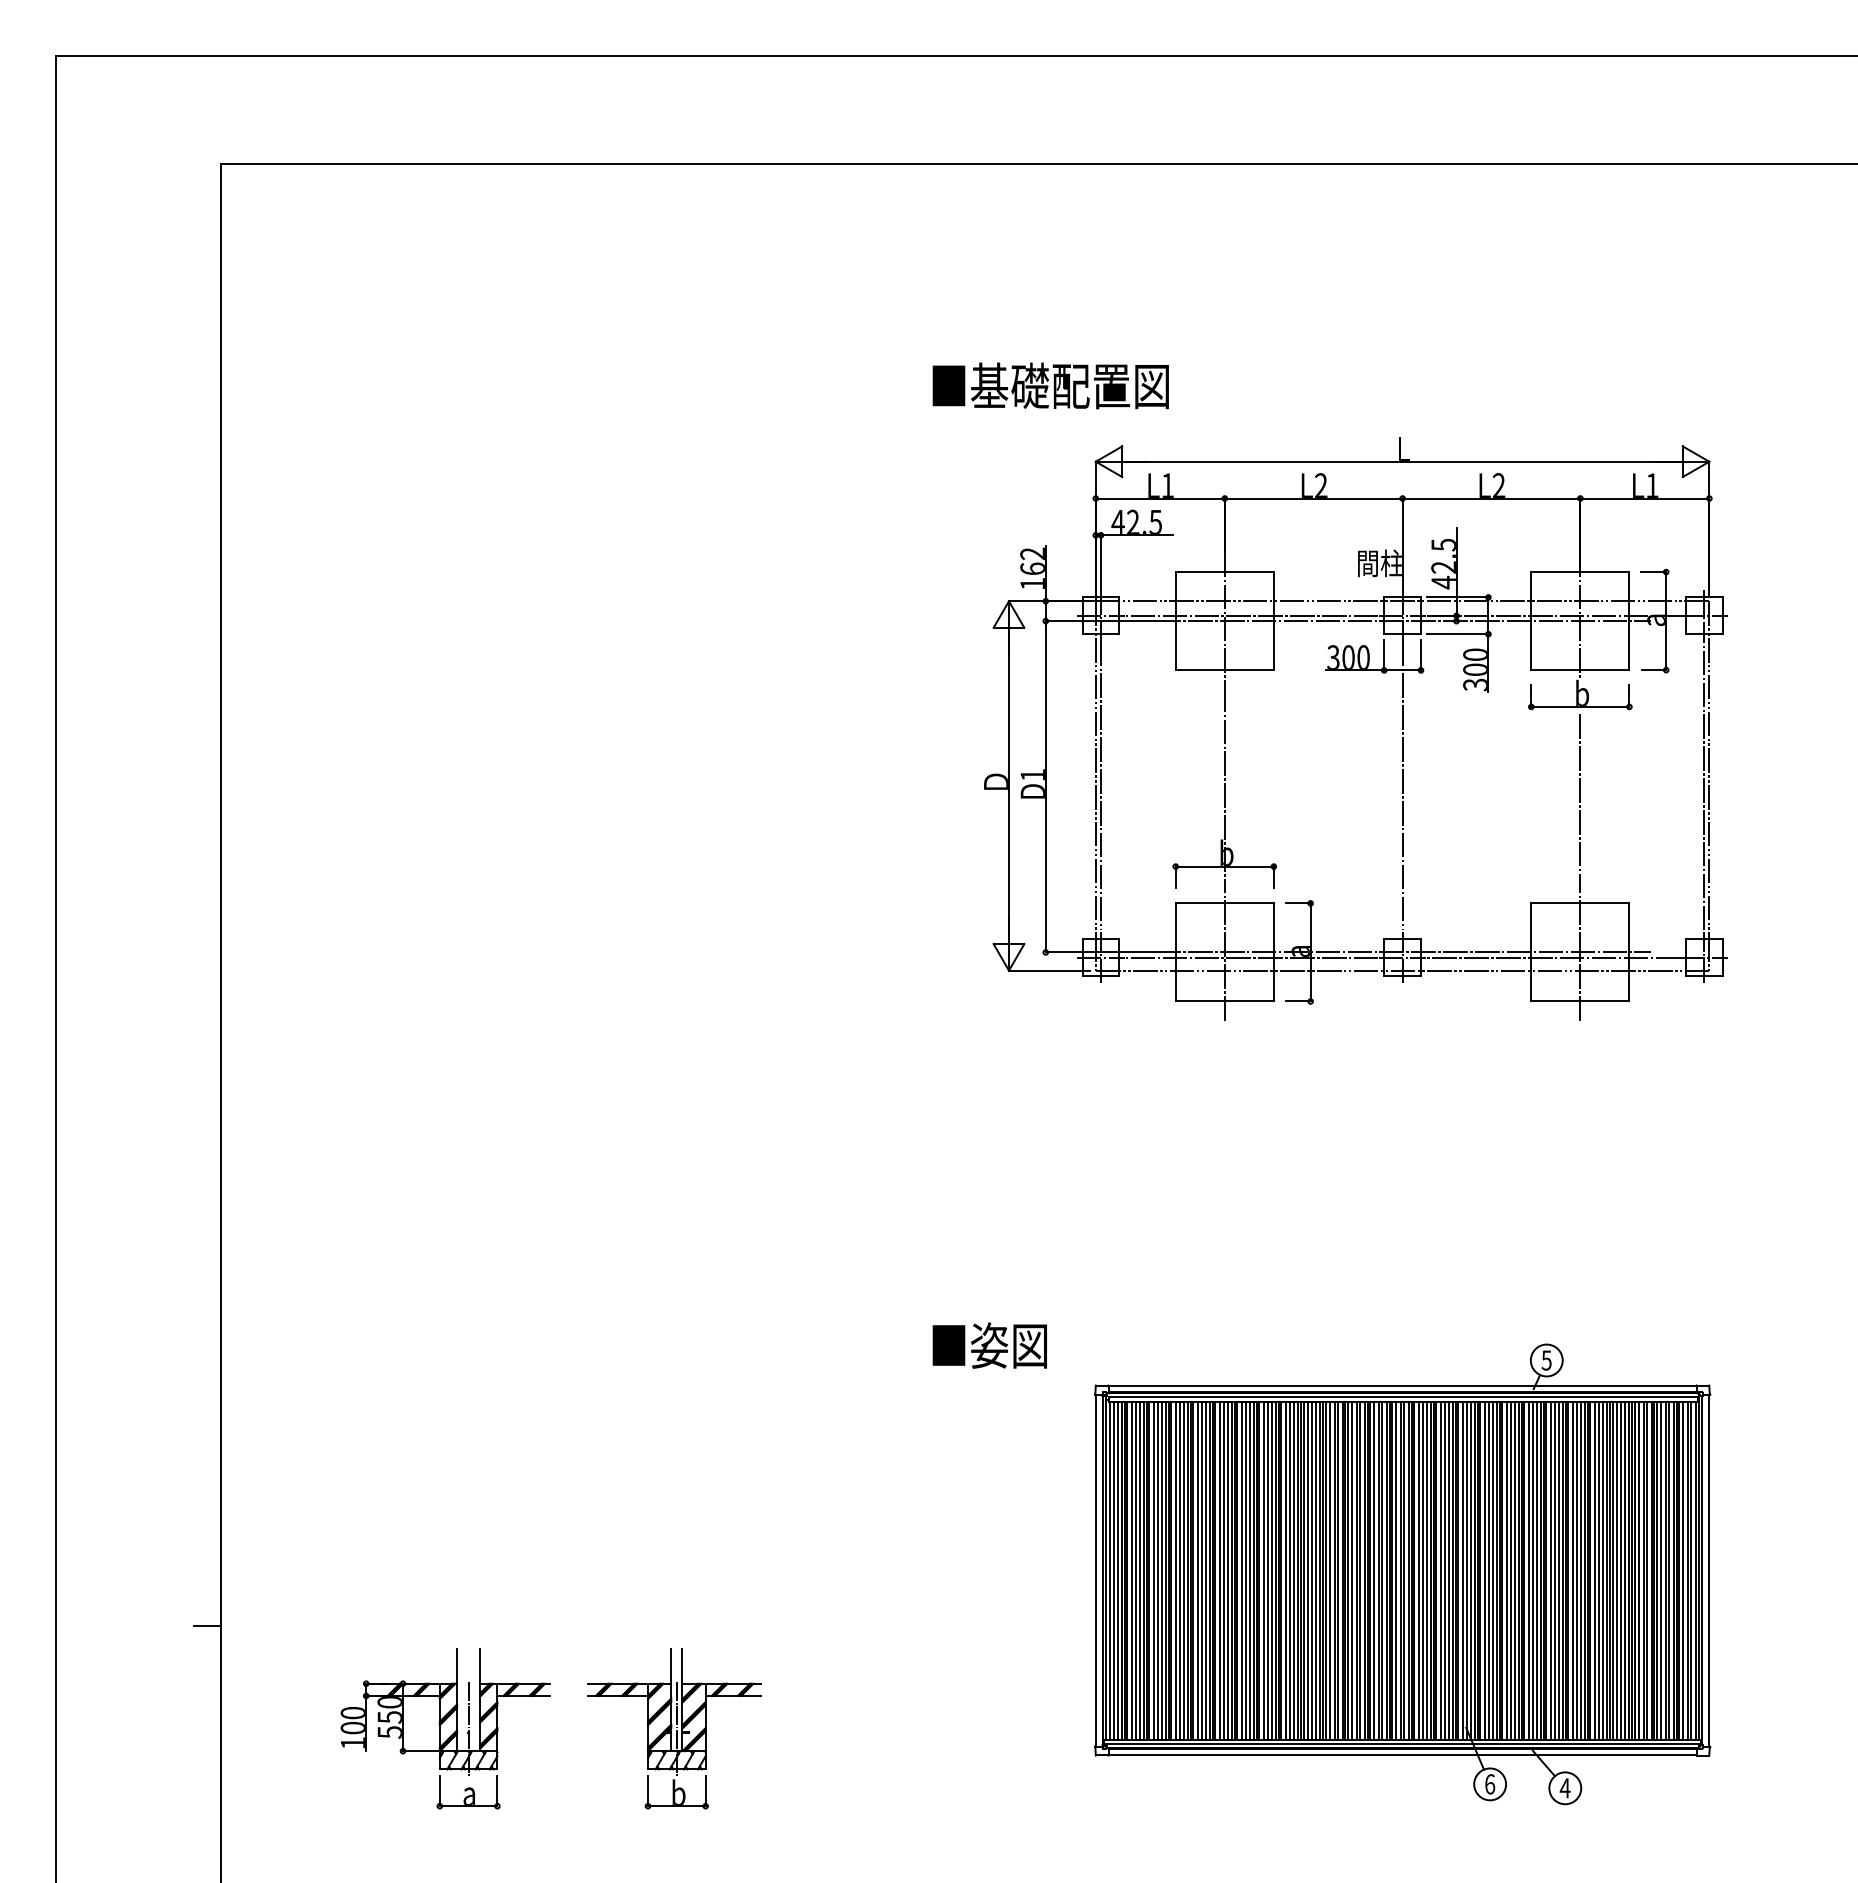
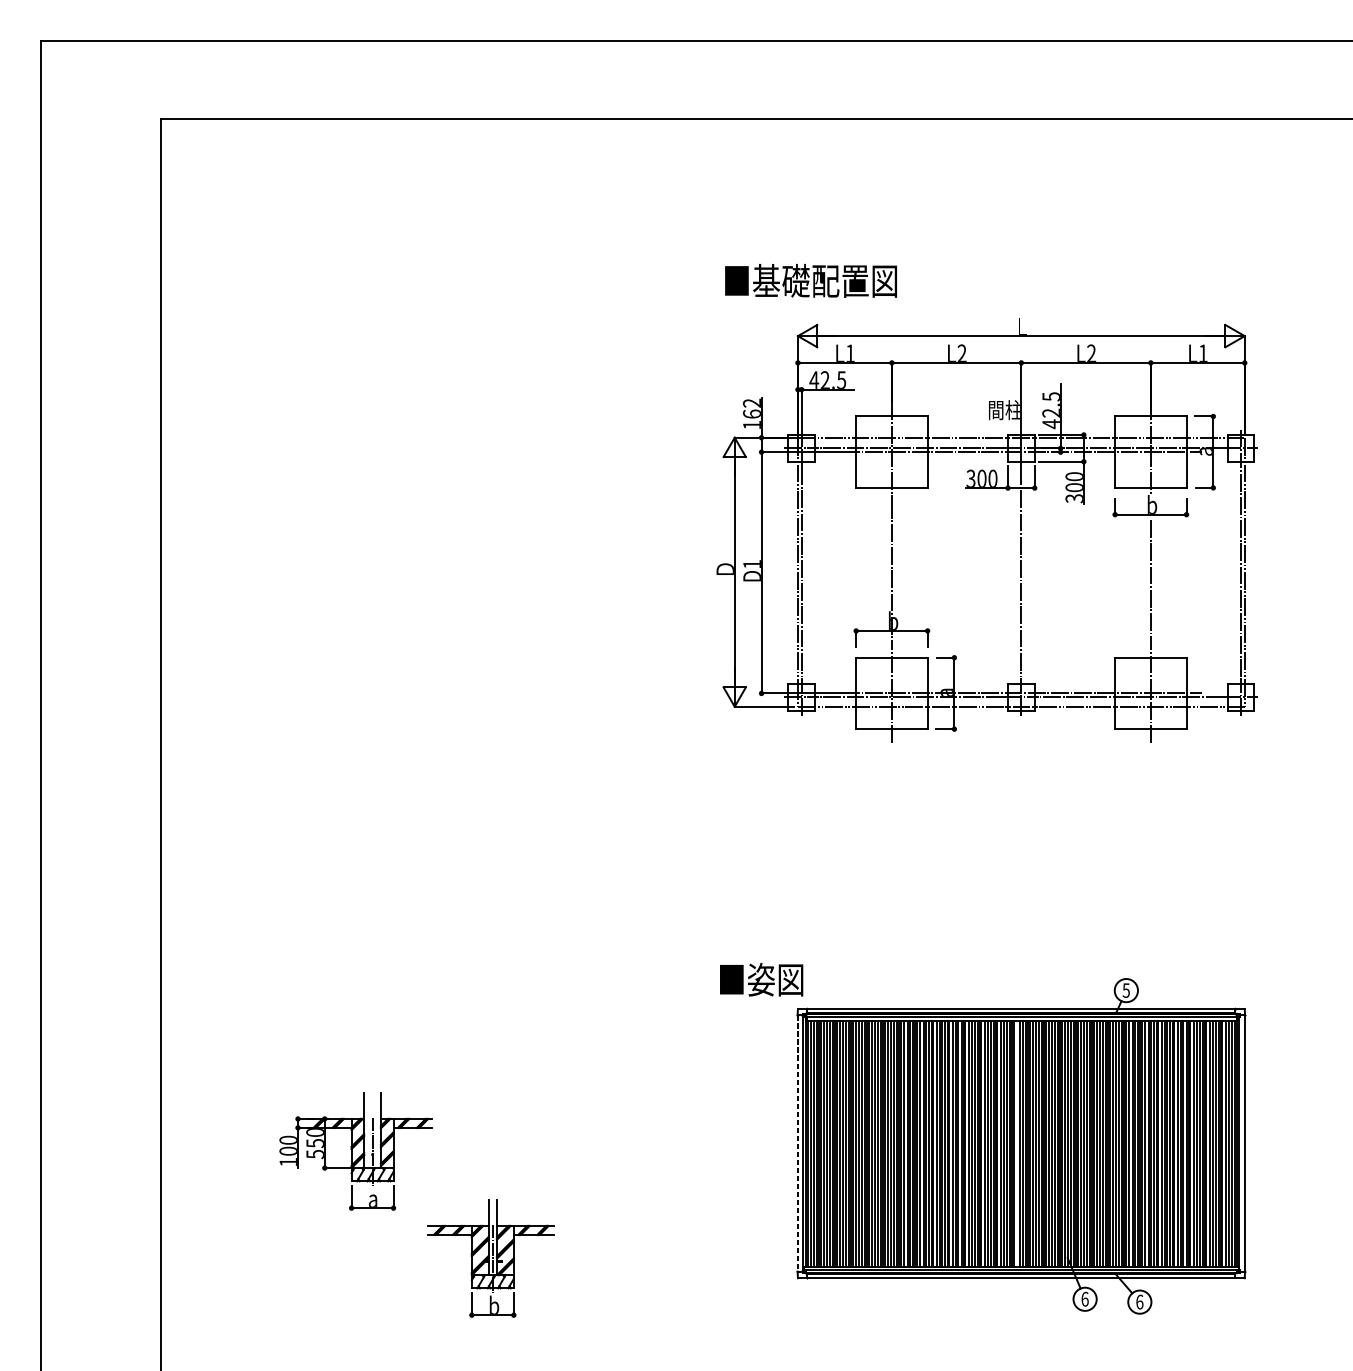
text: (1050, 385) -> (810, 280), moved
text: (989, 1345) -> (761, 979), moved
line: (1095, 1570) -> (797, 1143), solid -> dashed
line: (1396, 1570) -> (1016, 1143), removed
line: (207, 1626) -> (151, 1184), removed
part: (445, 1728) -> (355, 1151), moved
text: (1564, 1788) -> (1139, 1302), 4 -> 6

